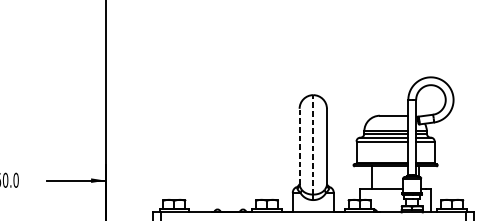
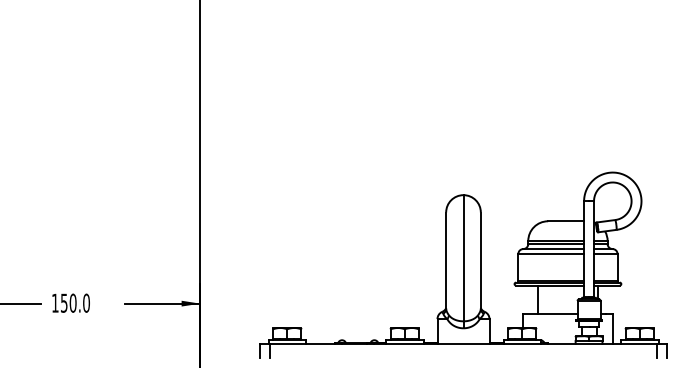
line: (313, 144) -> (463, 257), dashed -> solid
line: (299, 146) -> (446, 260), dashed -> solid

